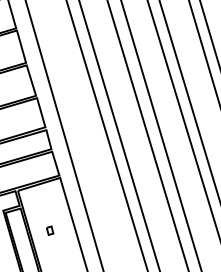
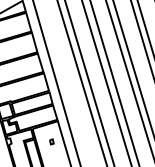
part: (49, 230) -> (51, 141), moved

